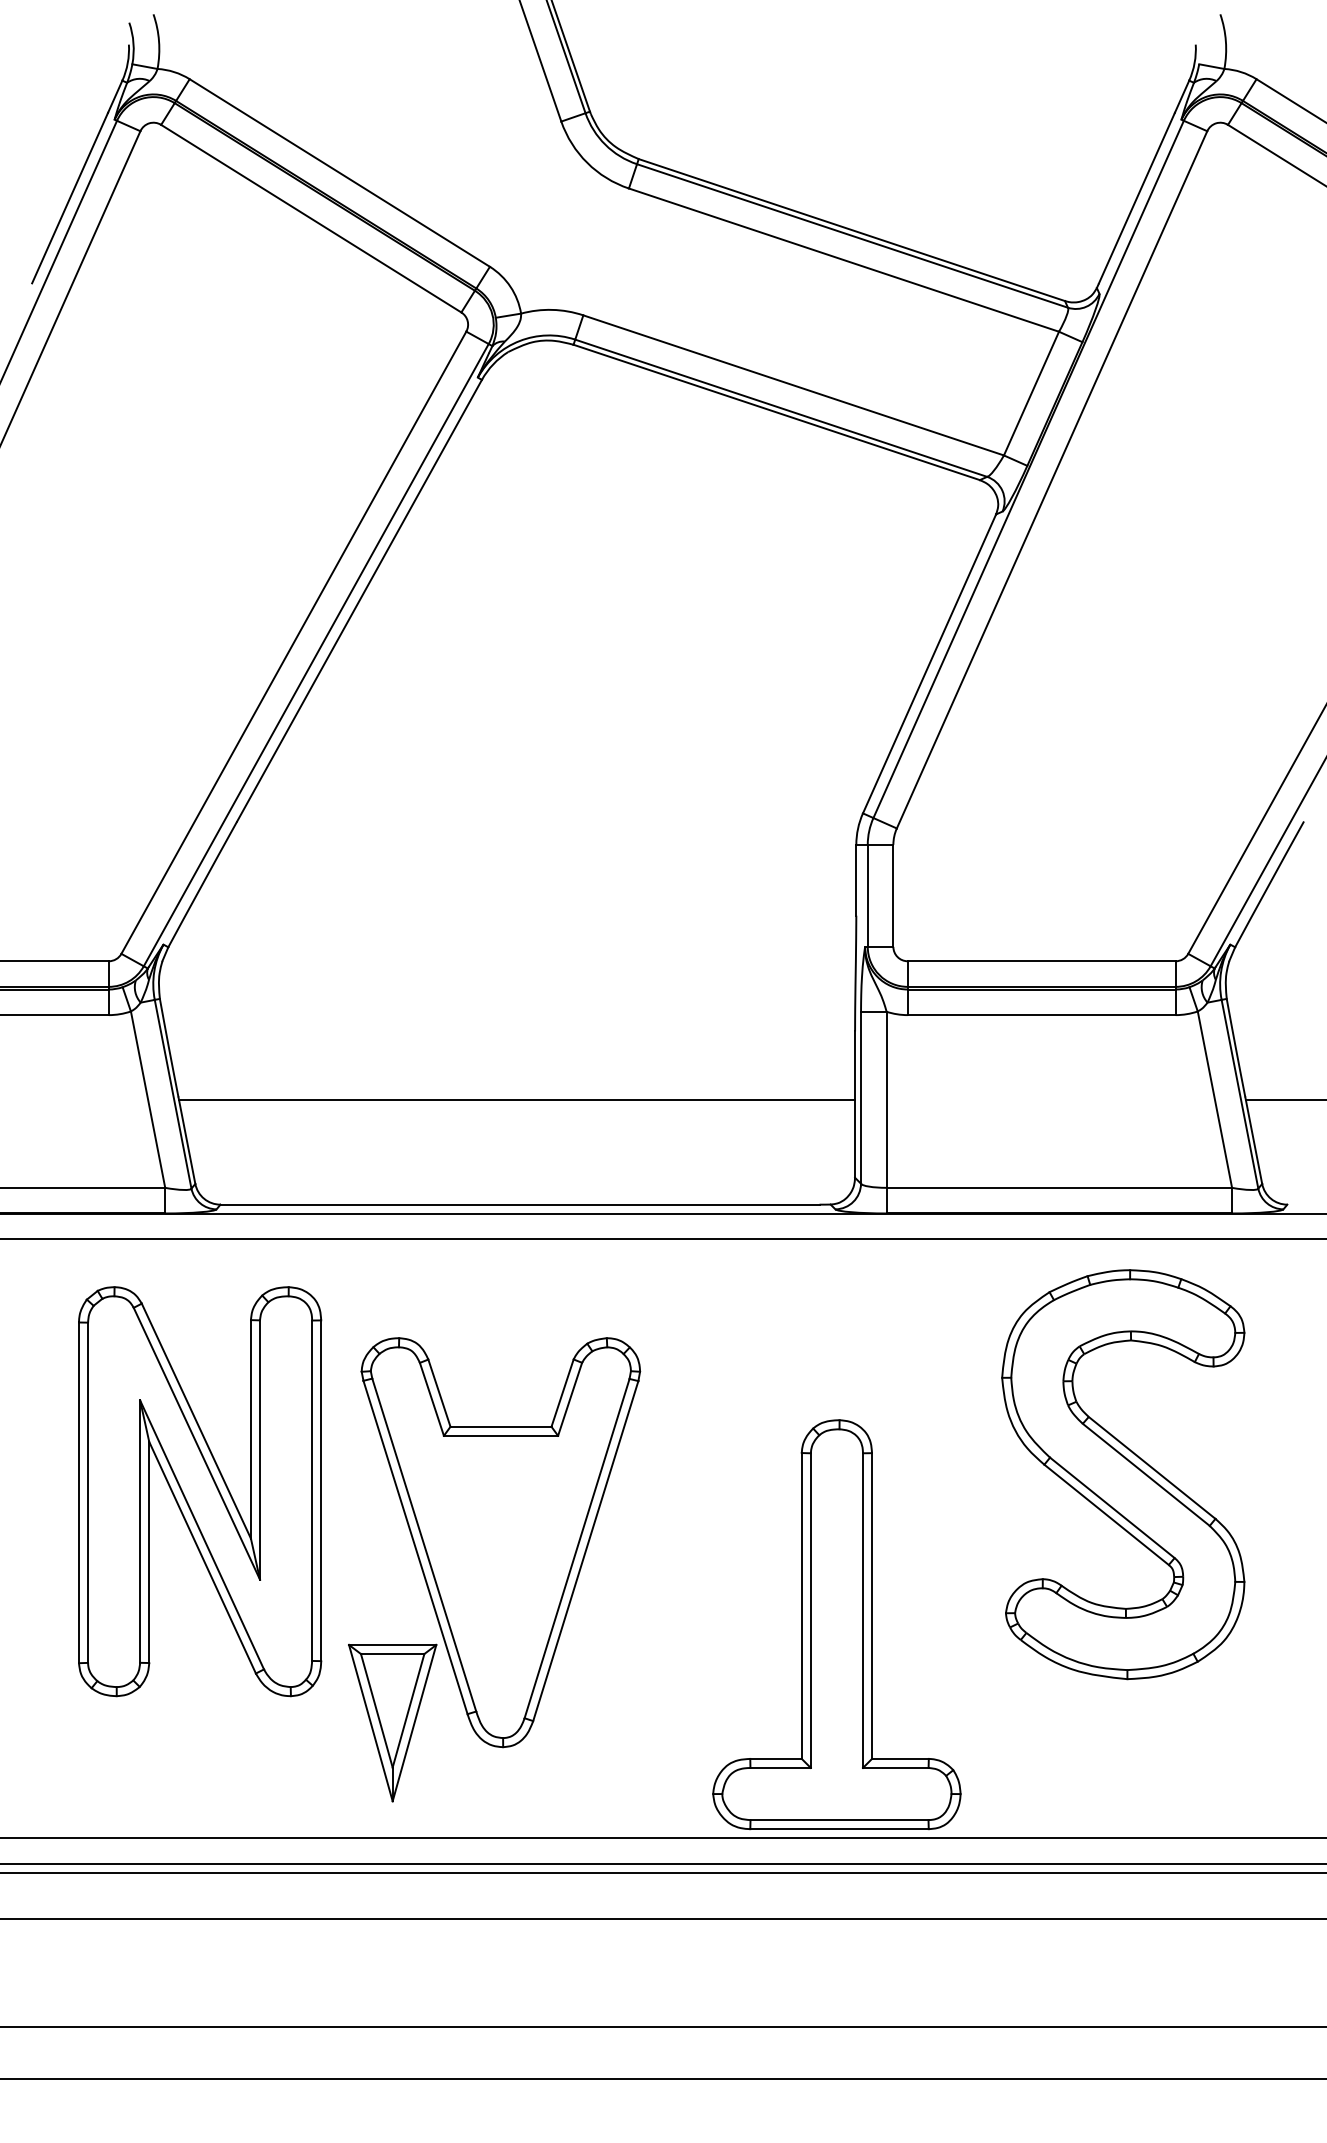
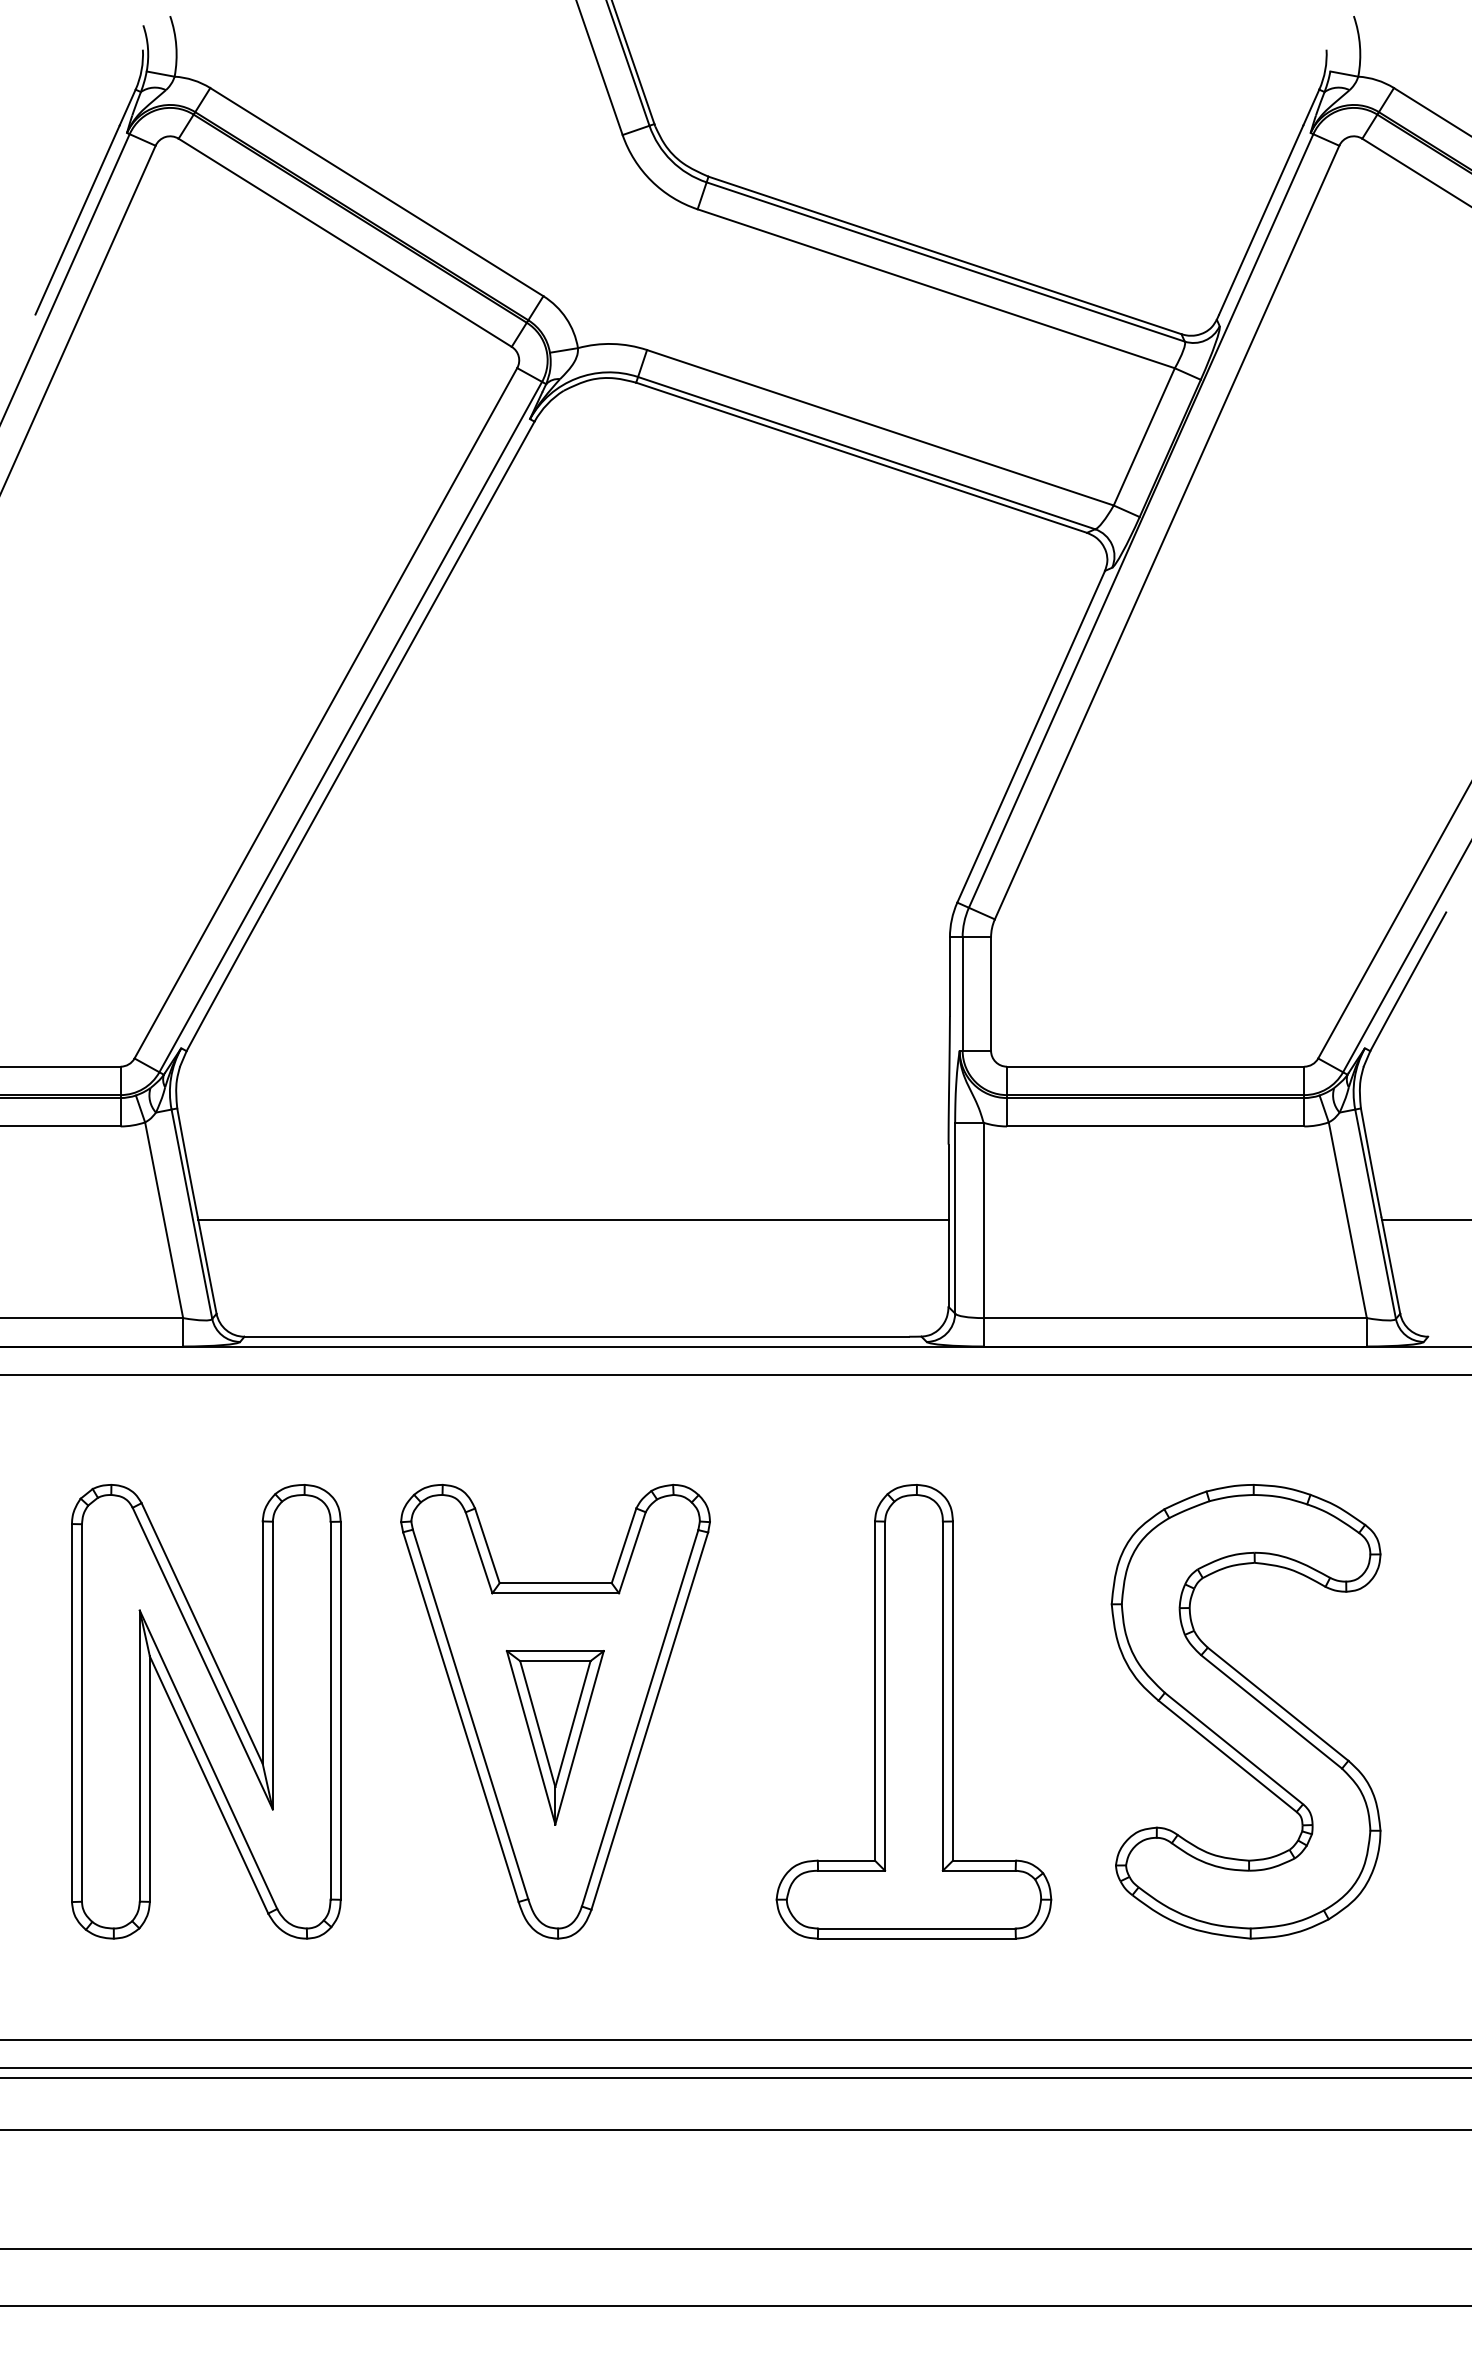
part: (1123, 1474) -> (1246, 1711), moved
part: (200, 1491) -> (206, 1711), moved
part: (836, 1624) -> (913, 1711), moved
part: (392, 1722) -> (555, 1737), moved

